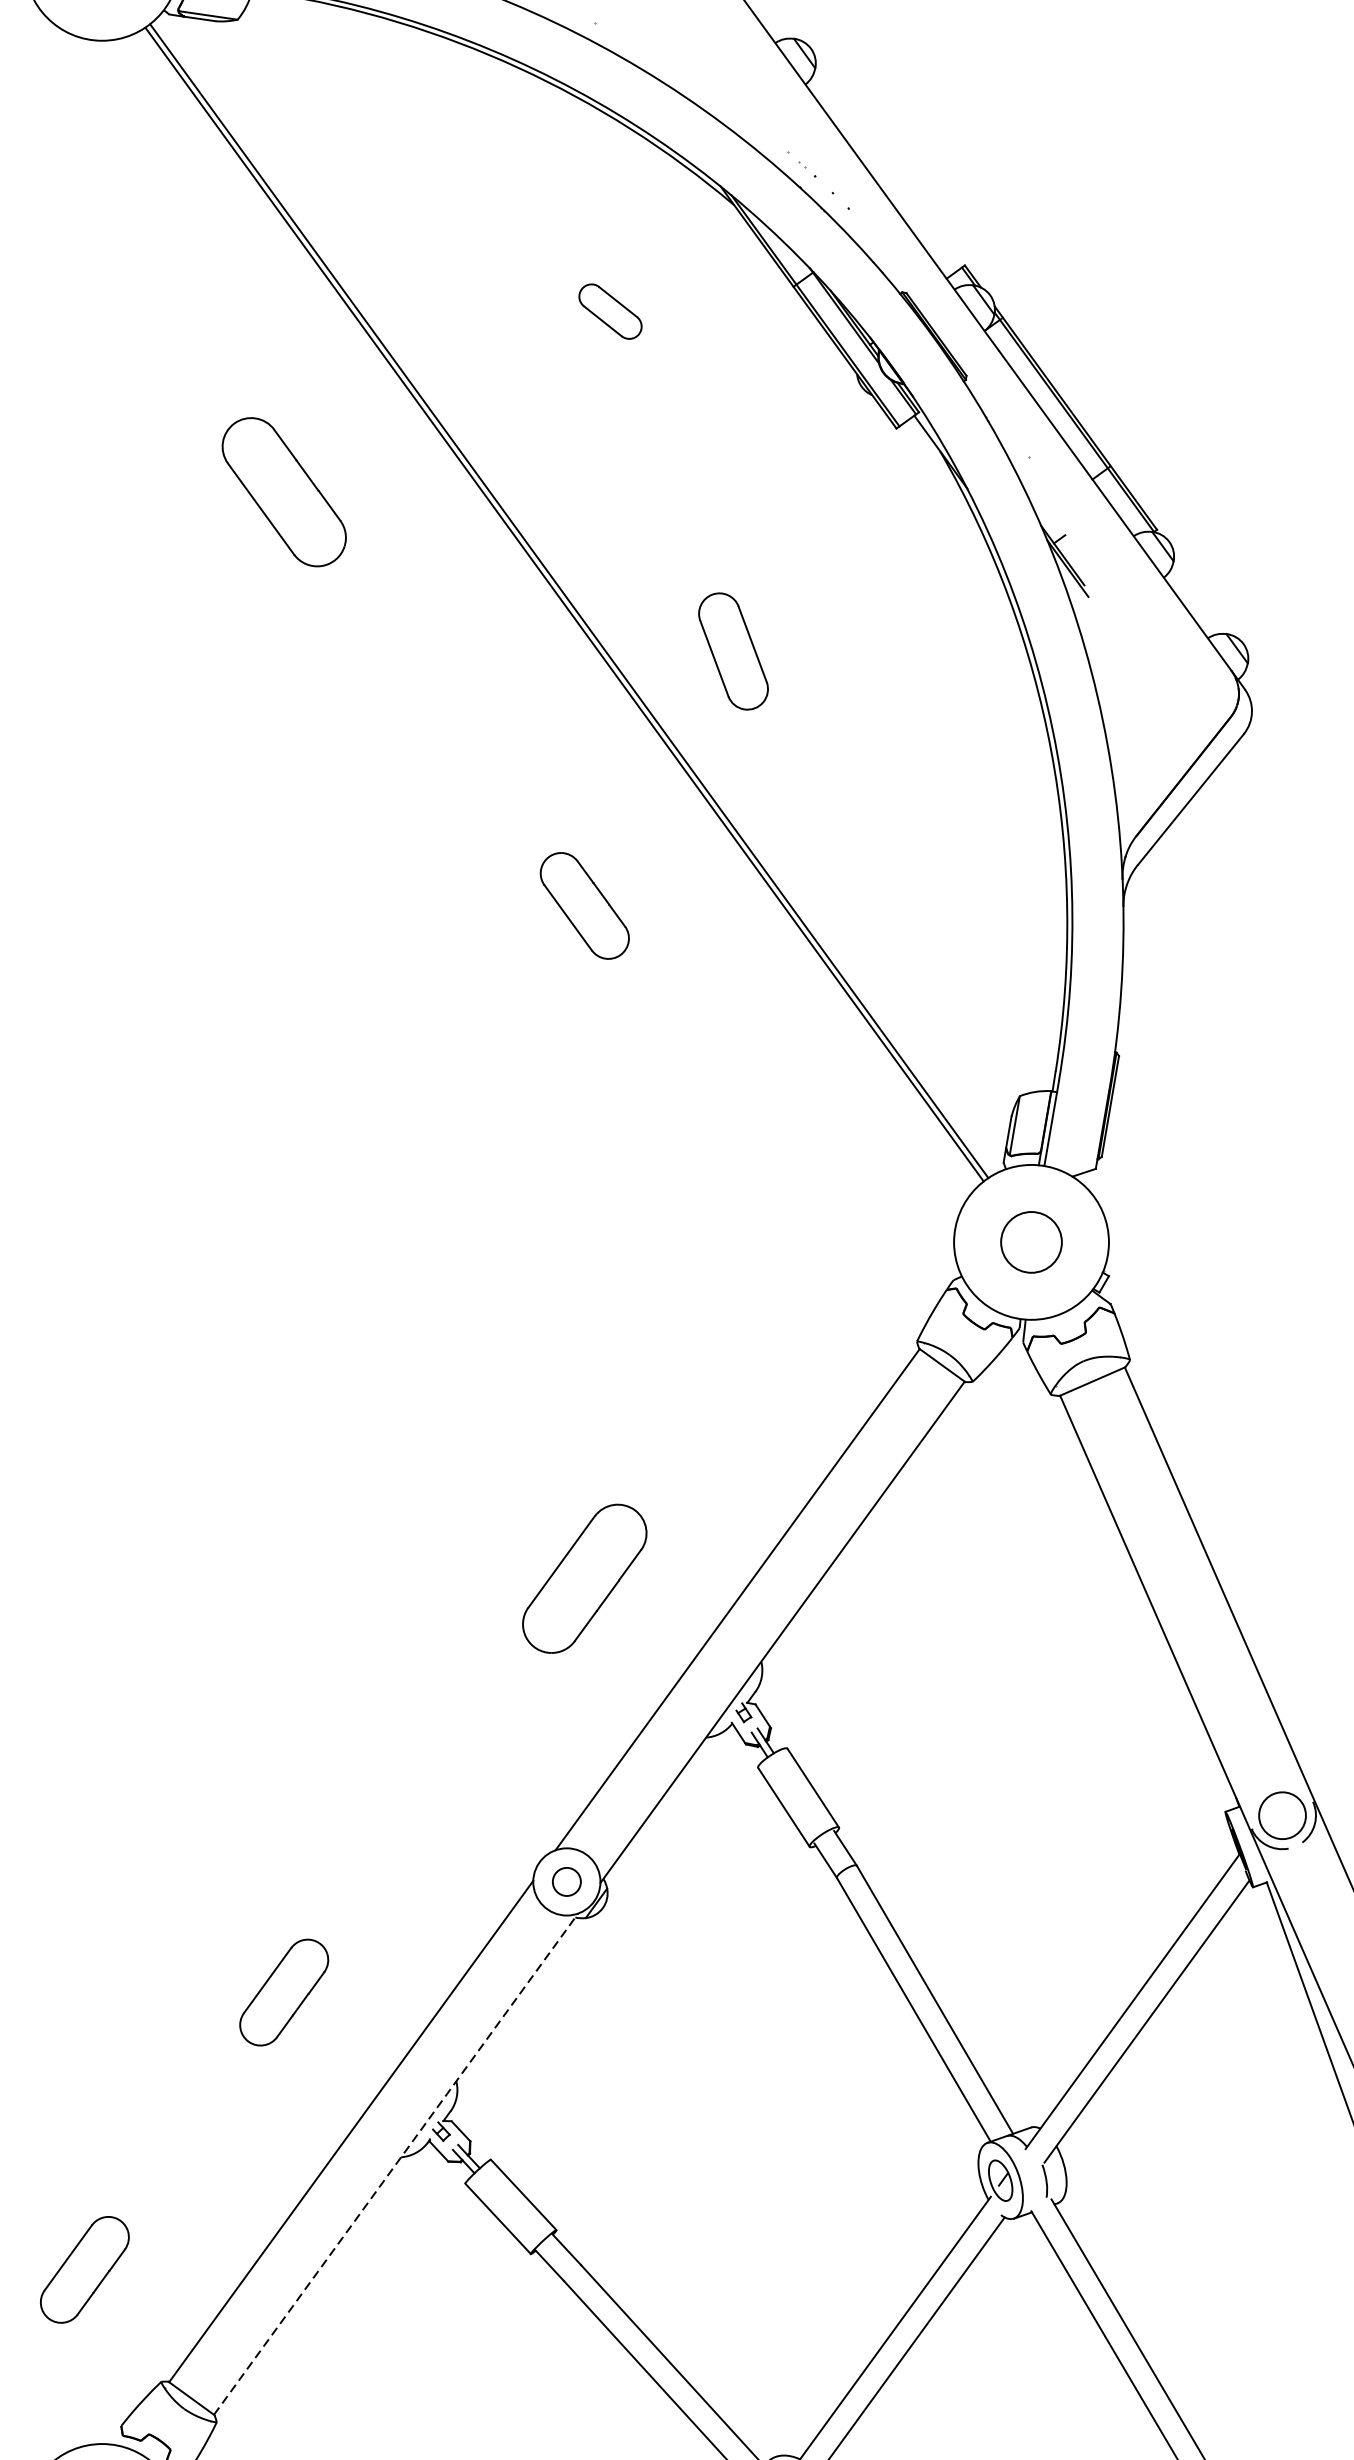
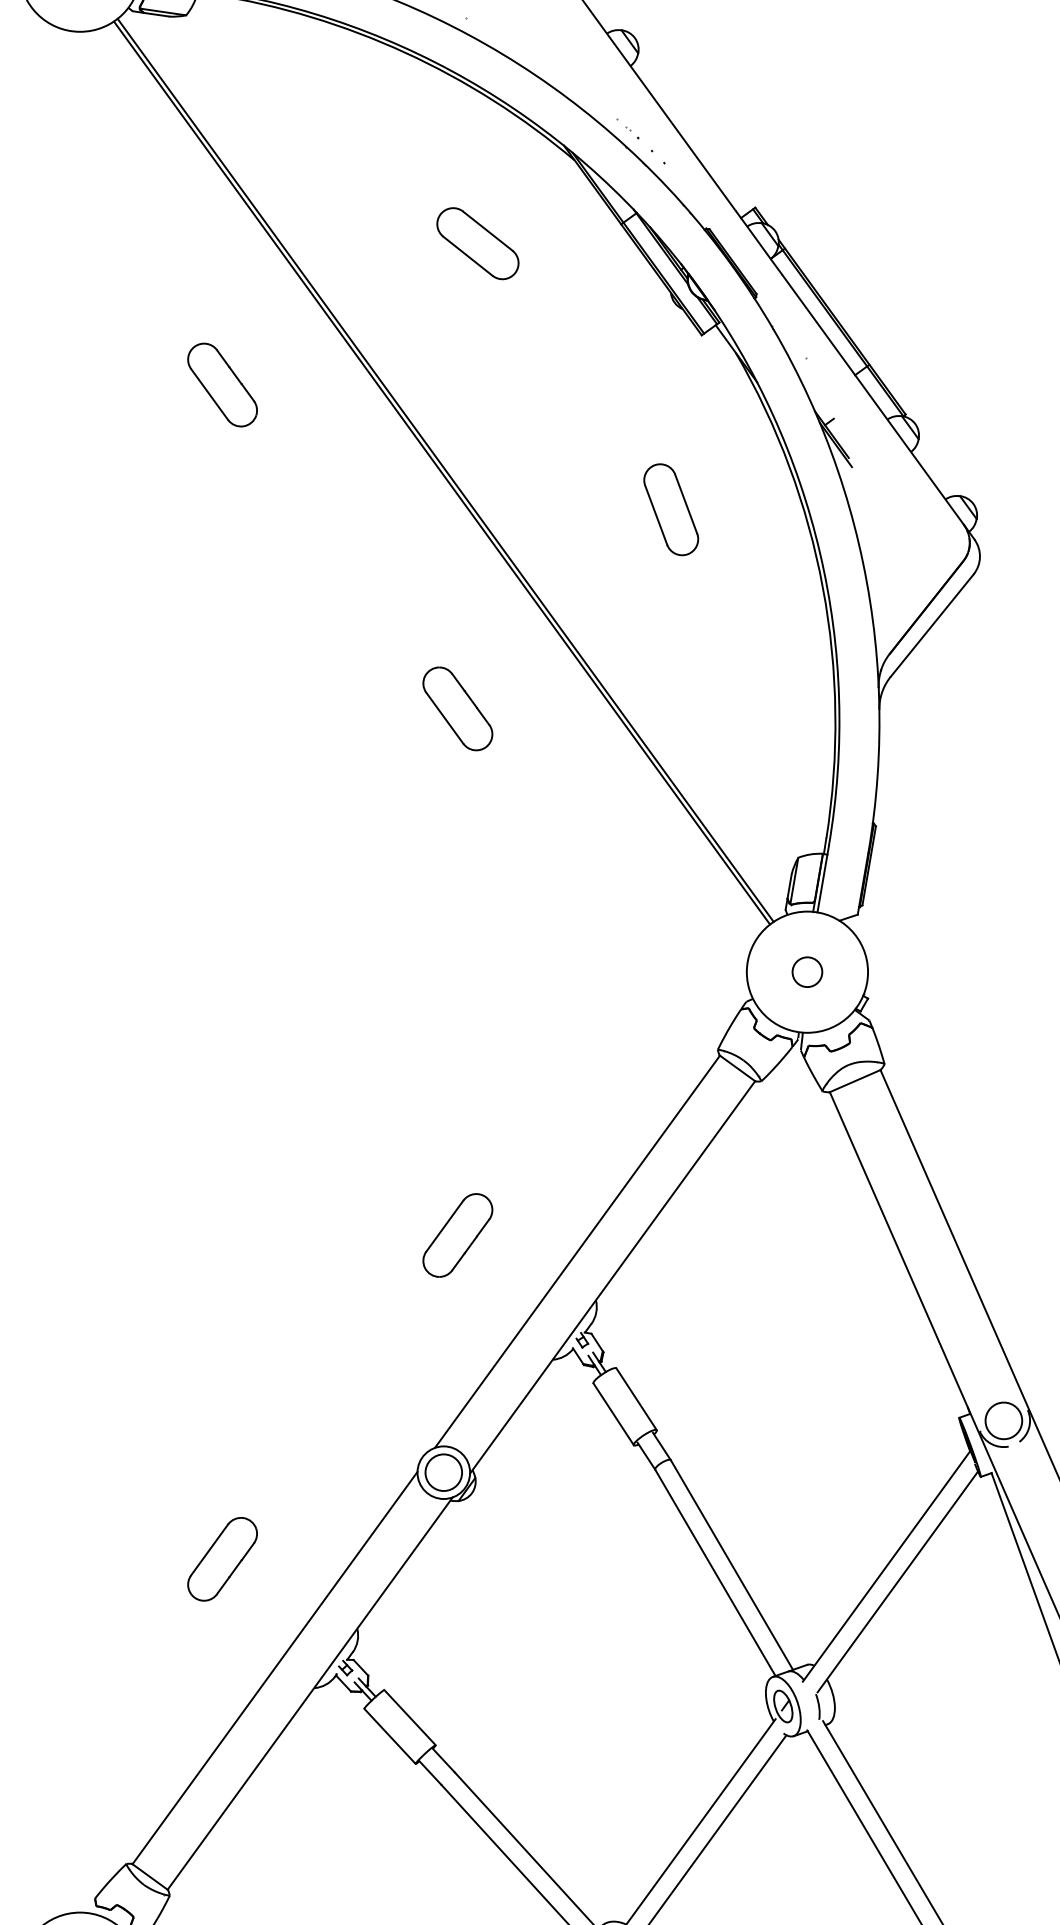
part: (609, 311) -> (477, 243), size x1.67
part: (284, 491) -> (222, 384), size x0.71
part: (733, 651) -> (671, 509), moved
circle: (1031, 1242) -> (807, 972), size x0.62
part: (584, 1578) -> (457, 1235), size x0.71
circle: (566, 1881) -> (443, 1472), size x1.67
line: (396, 2164) -> (310, 1693), dashed -> solid
part: (84, 2270) -> (66, 1776), removed

